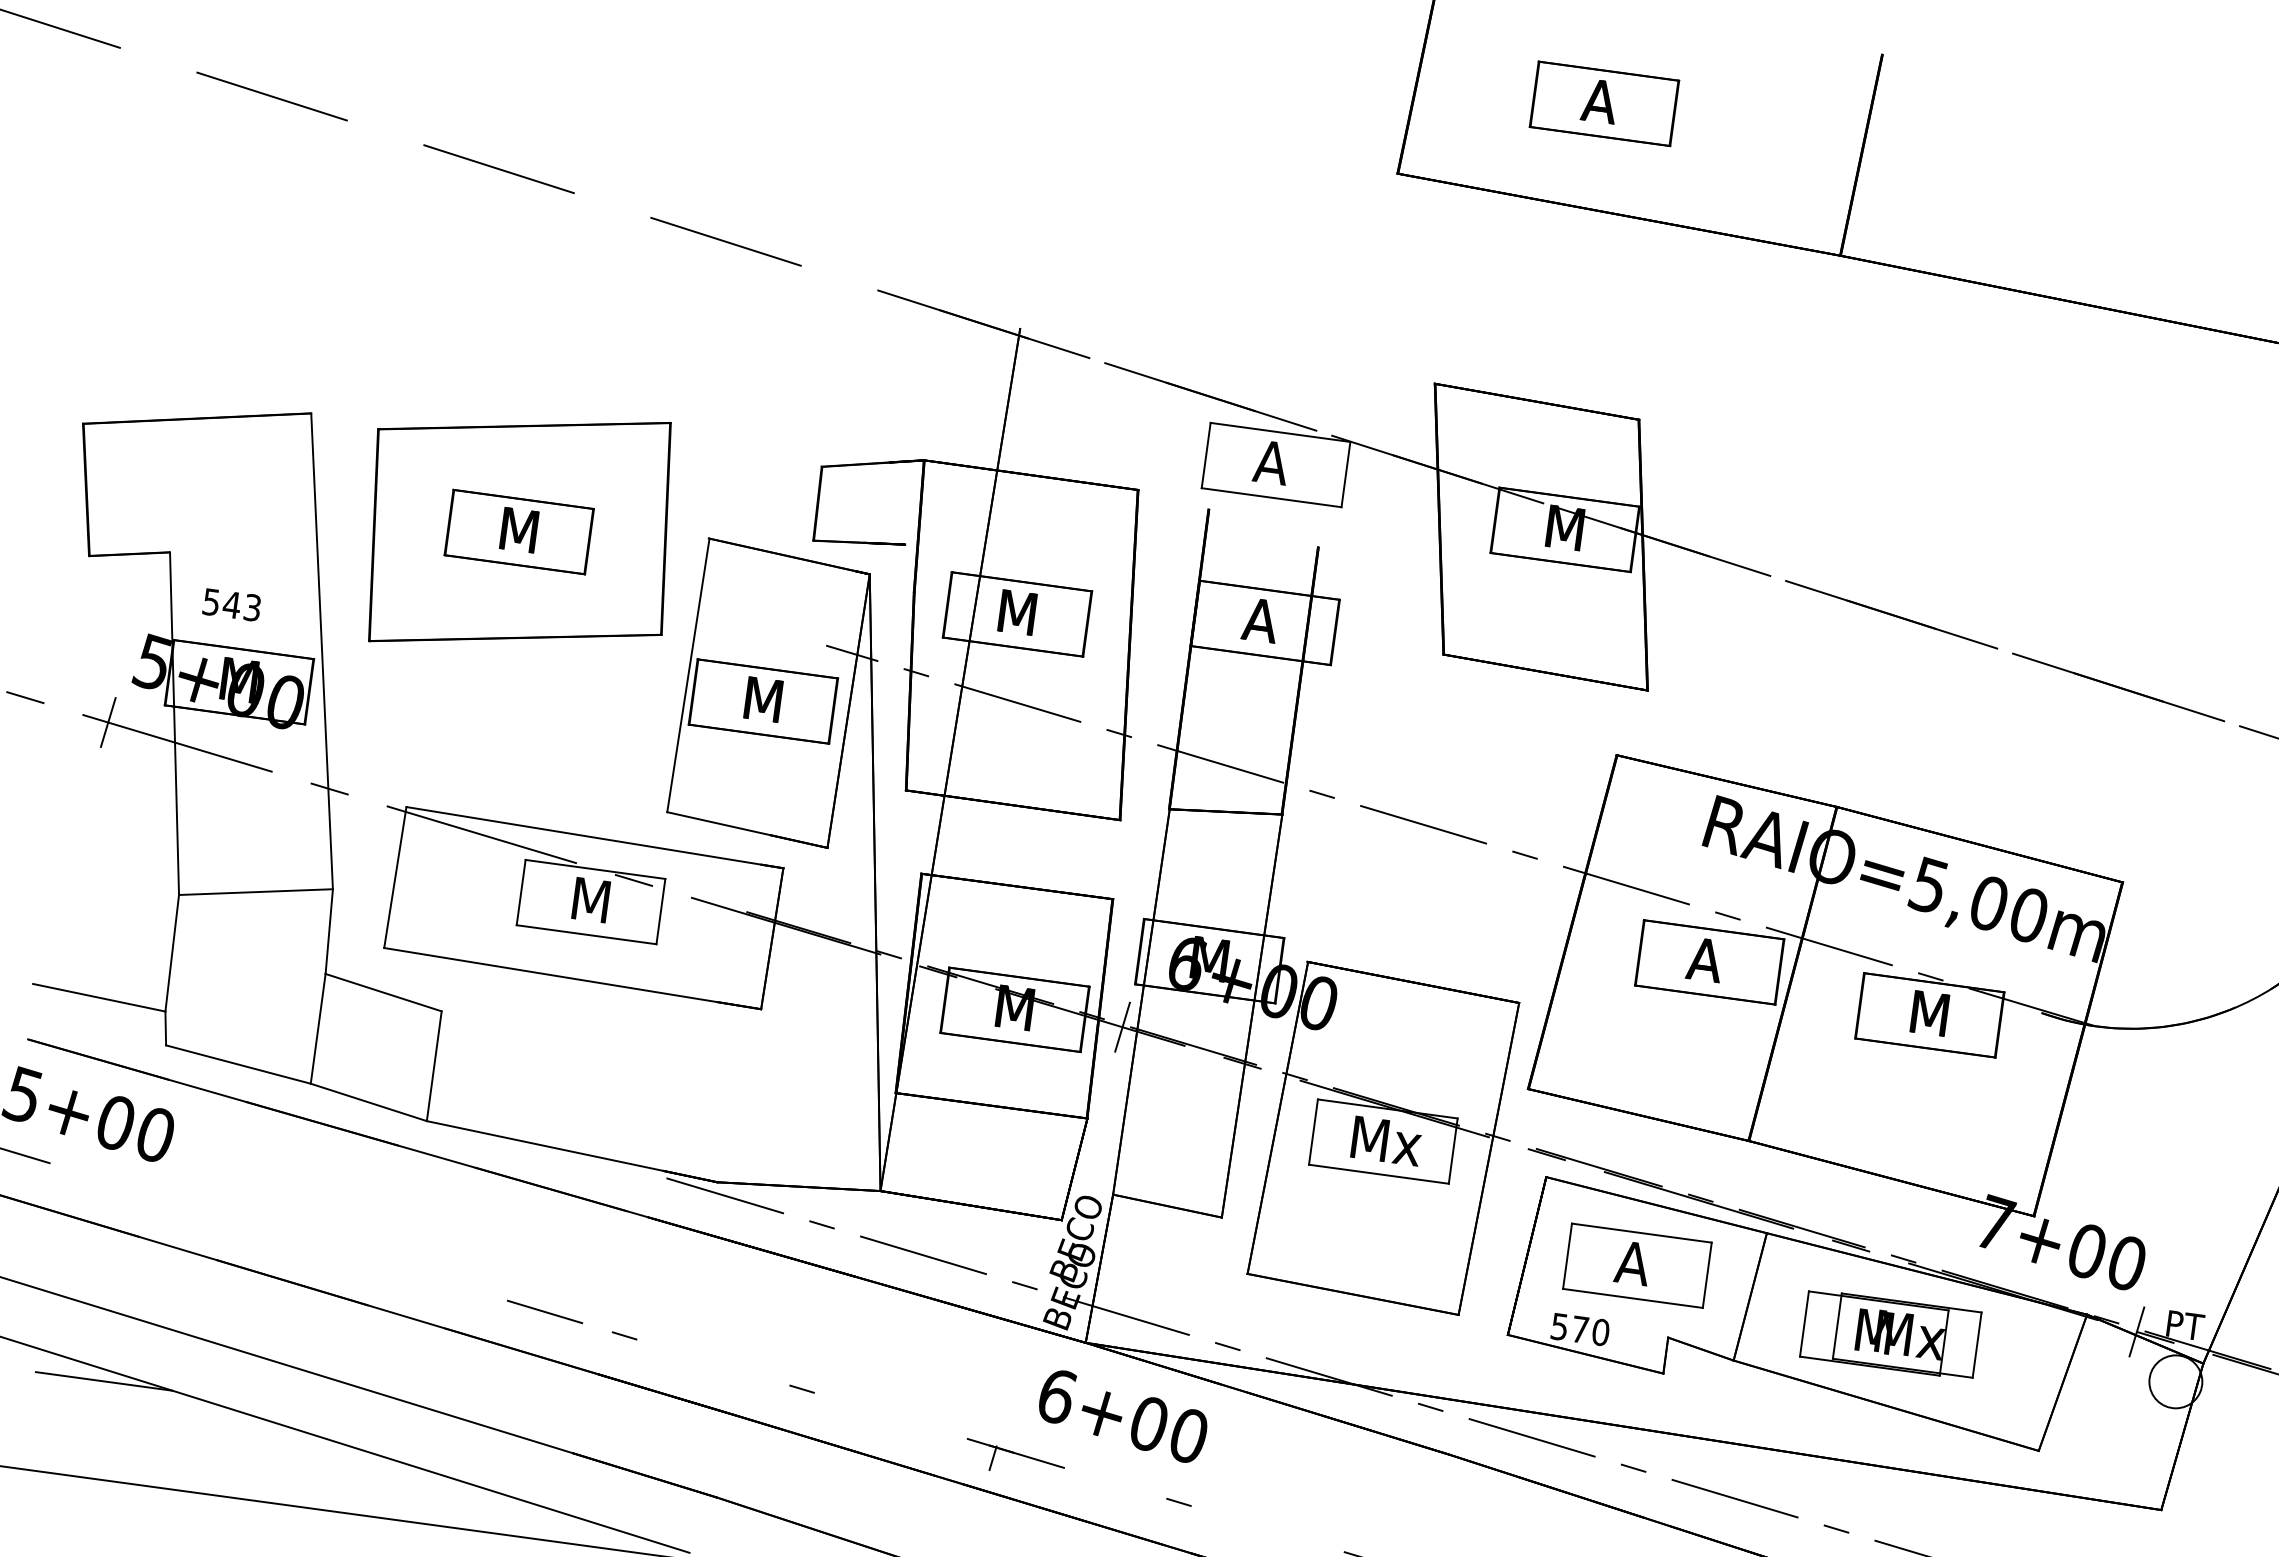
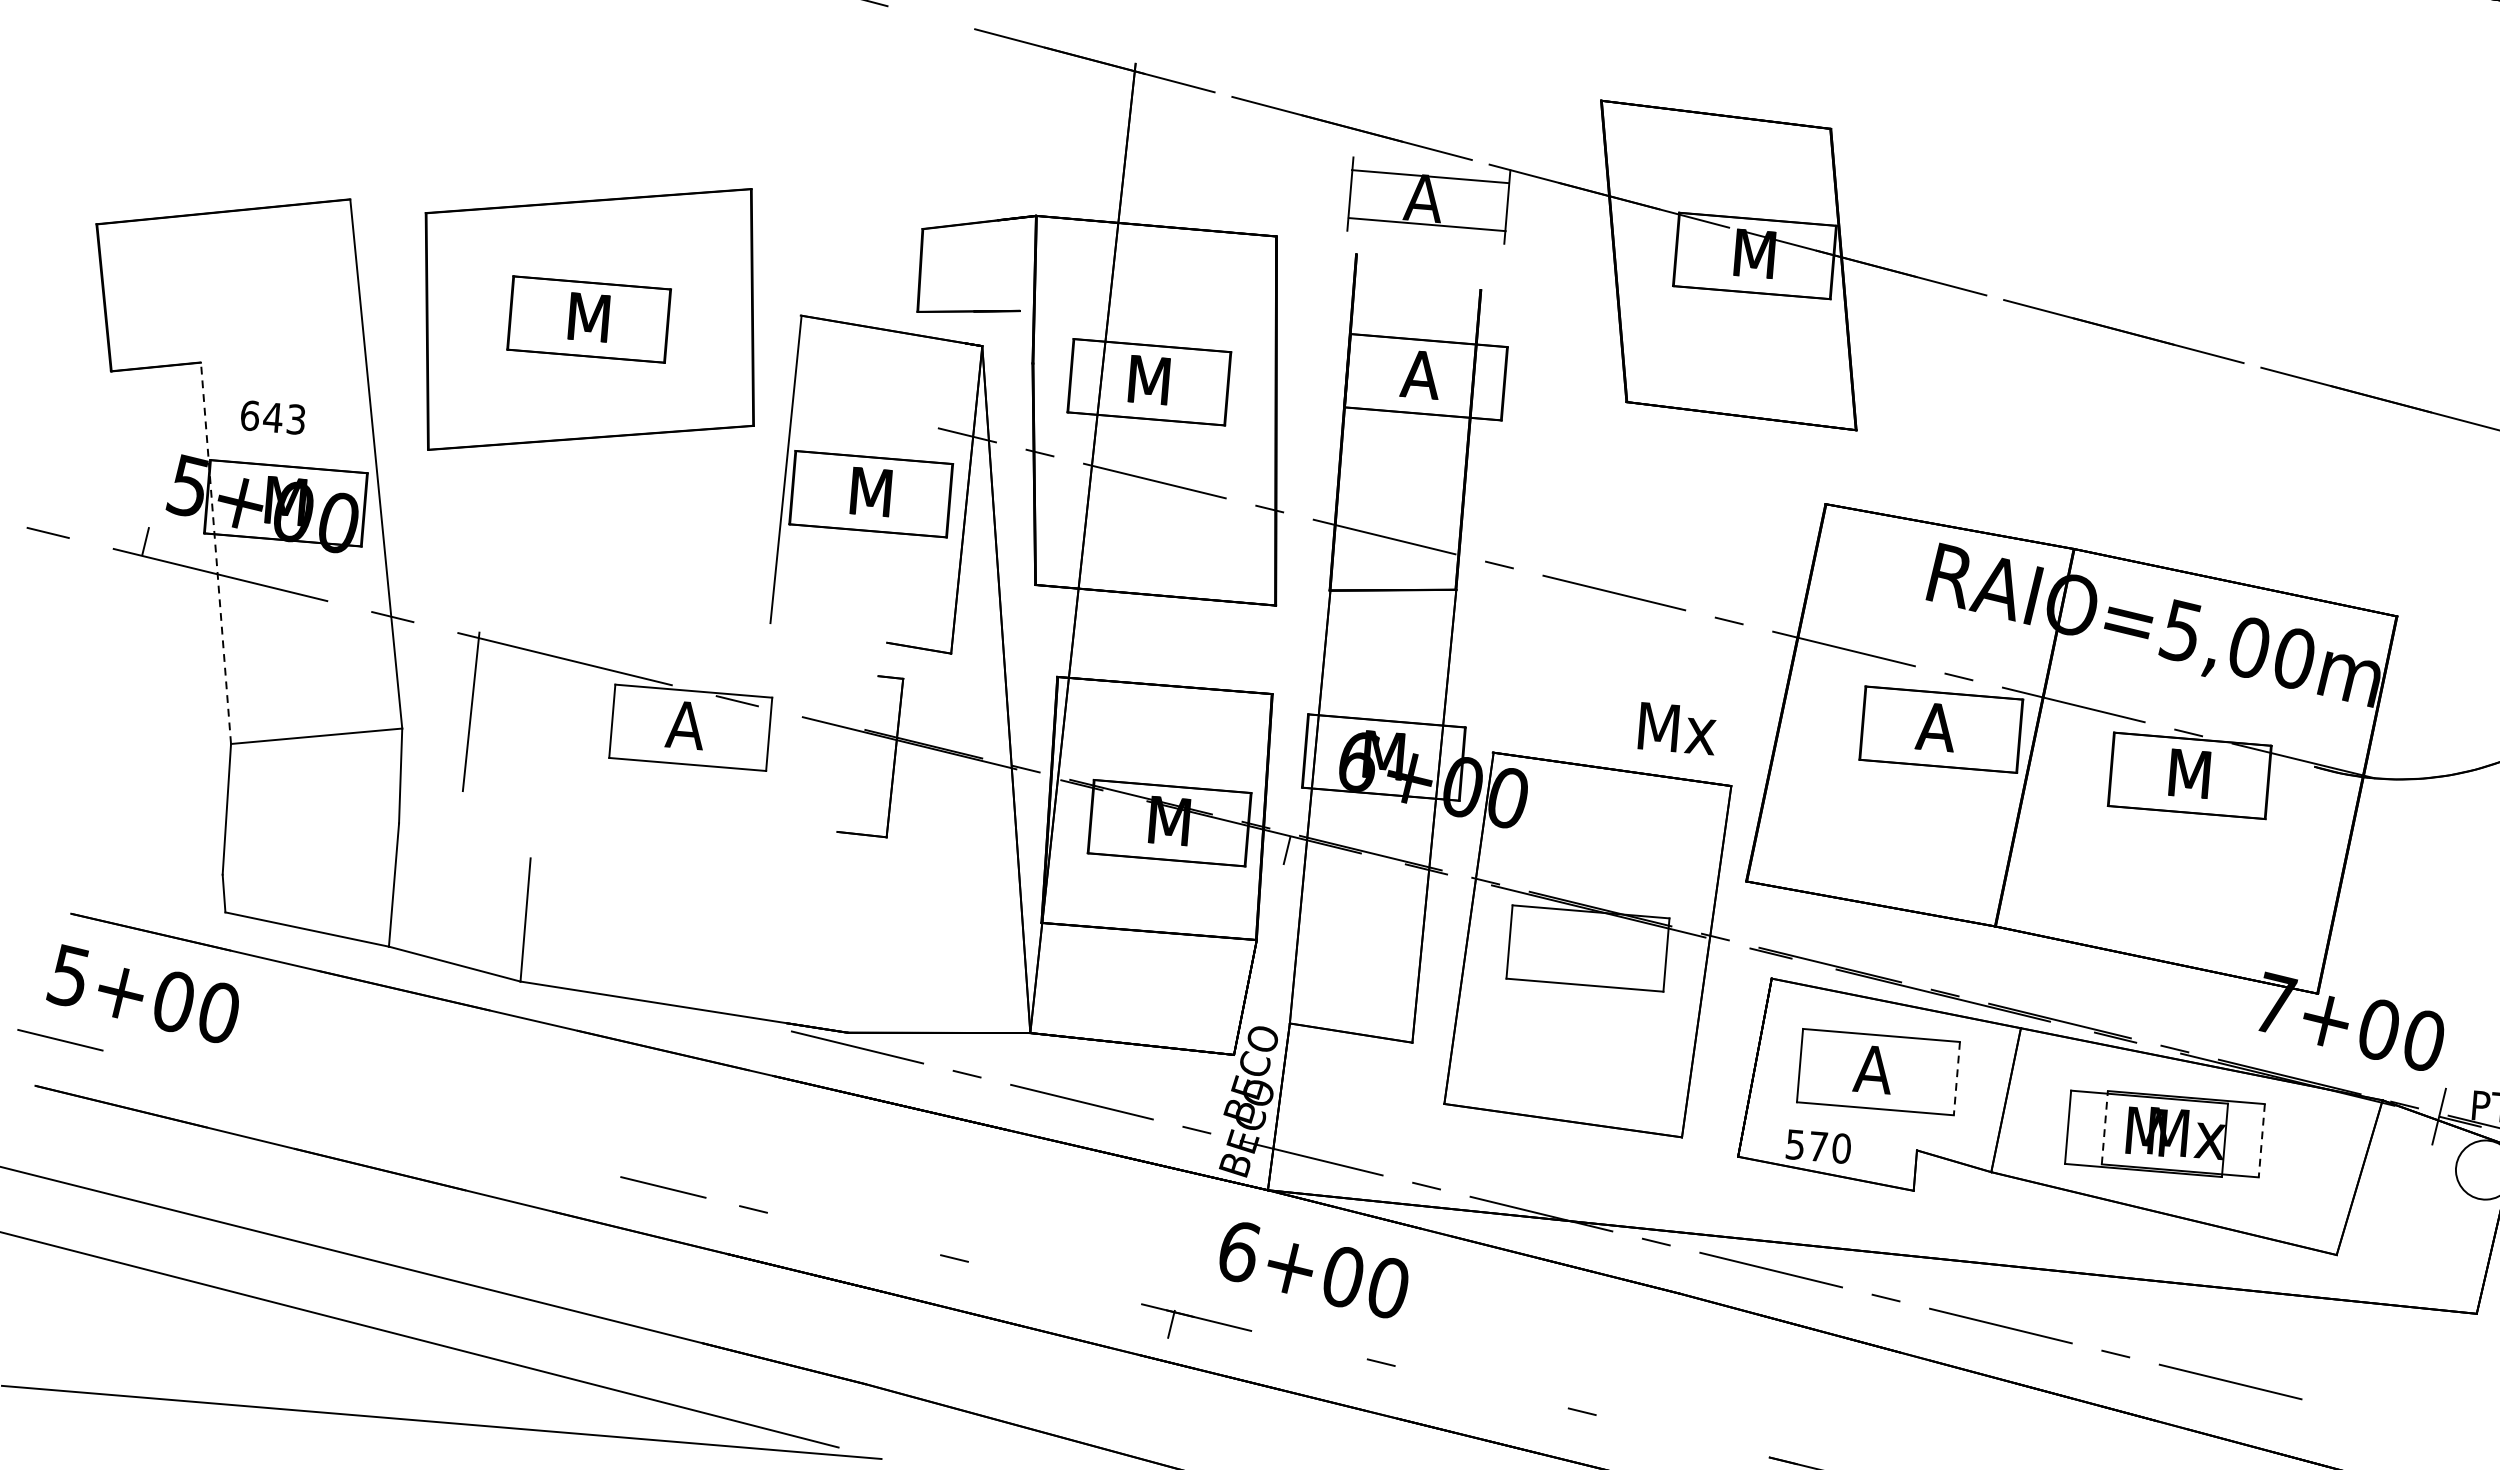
line: (1280, 431) -> (1427, 223), moved
line: (1271, 497) -> (1430, 176), moved
text: (210, 601) -> (248, 414), 543 -> 643
line: (174, 723) -> (215, 553), solid -> dashed
line: (104, 734) -> (138, 569), removed
line: (747, 829) -> (860, 637), removed
line: (594, 837) -> (690, 655), removed
text: (588, 900) -> (687, 726), M -> A
line: (572, 978) -> (674, 814), removed
line: (383, 992) -> (464, 840), removed
line: (99, 997) -> (148, 862), removed
line: (1126, 1014) -> (1294, 821), removed
text: (1385, 1140) -> (1676, 728), moved
line: (1707, 1275) -> (1957, 1078), solid -> dashed
line: (1837, 1326) -> (2105, 1128), solid -> dashed
line: (1977, 1345) -> (2262, 1141), solid -> dashed
line: (103, 1381) -> (175, 1290), removed

